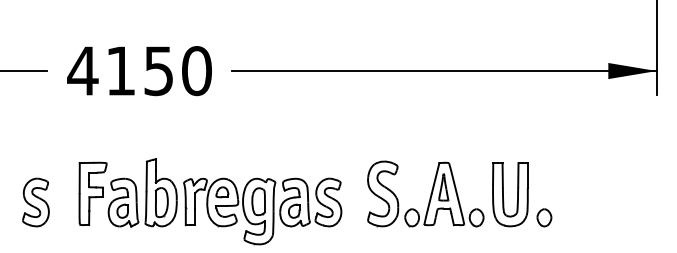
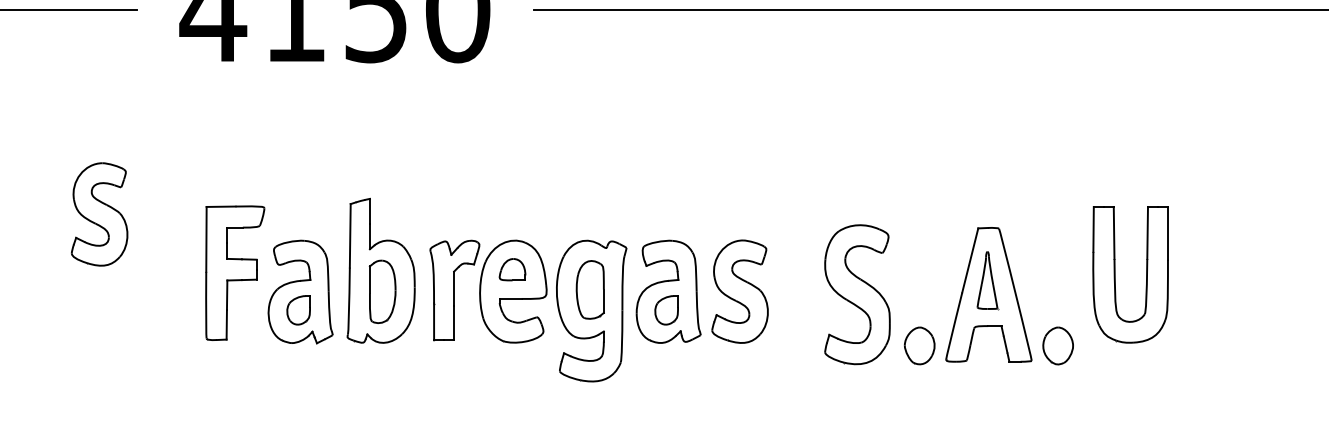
part: (425, 193) -> (948, 293), moved
part: (35, 202) -> (98, 214), moved
part: (544, 217) -> (1203, 323), removed

